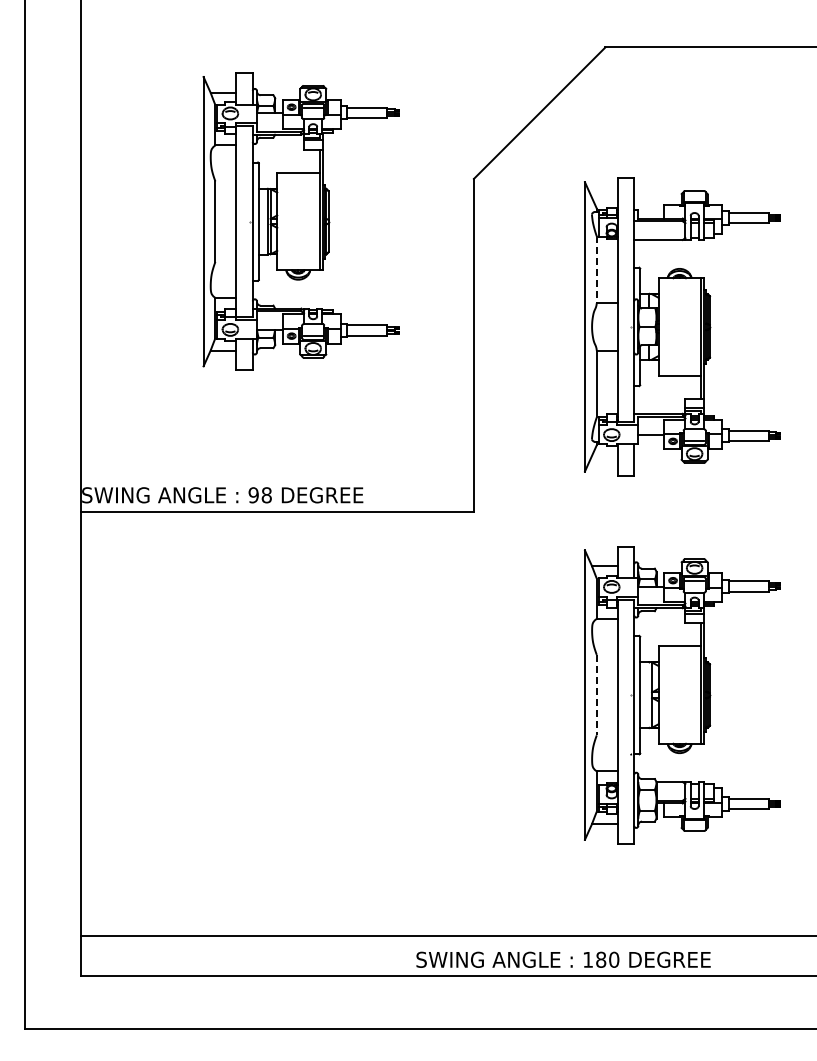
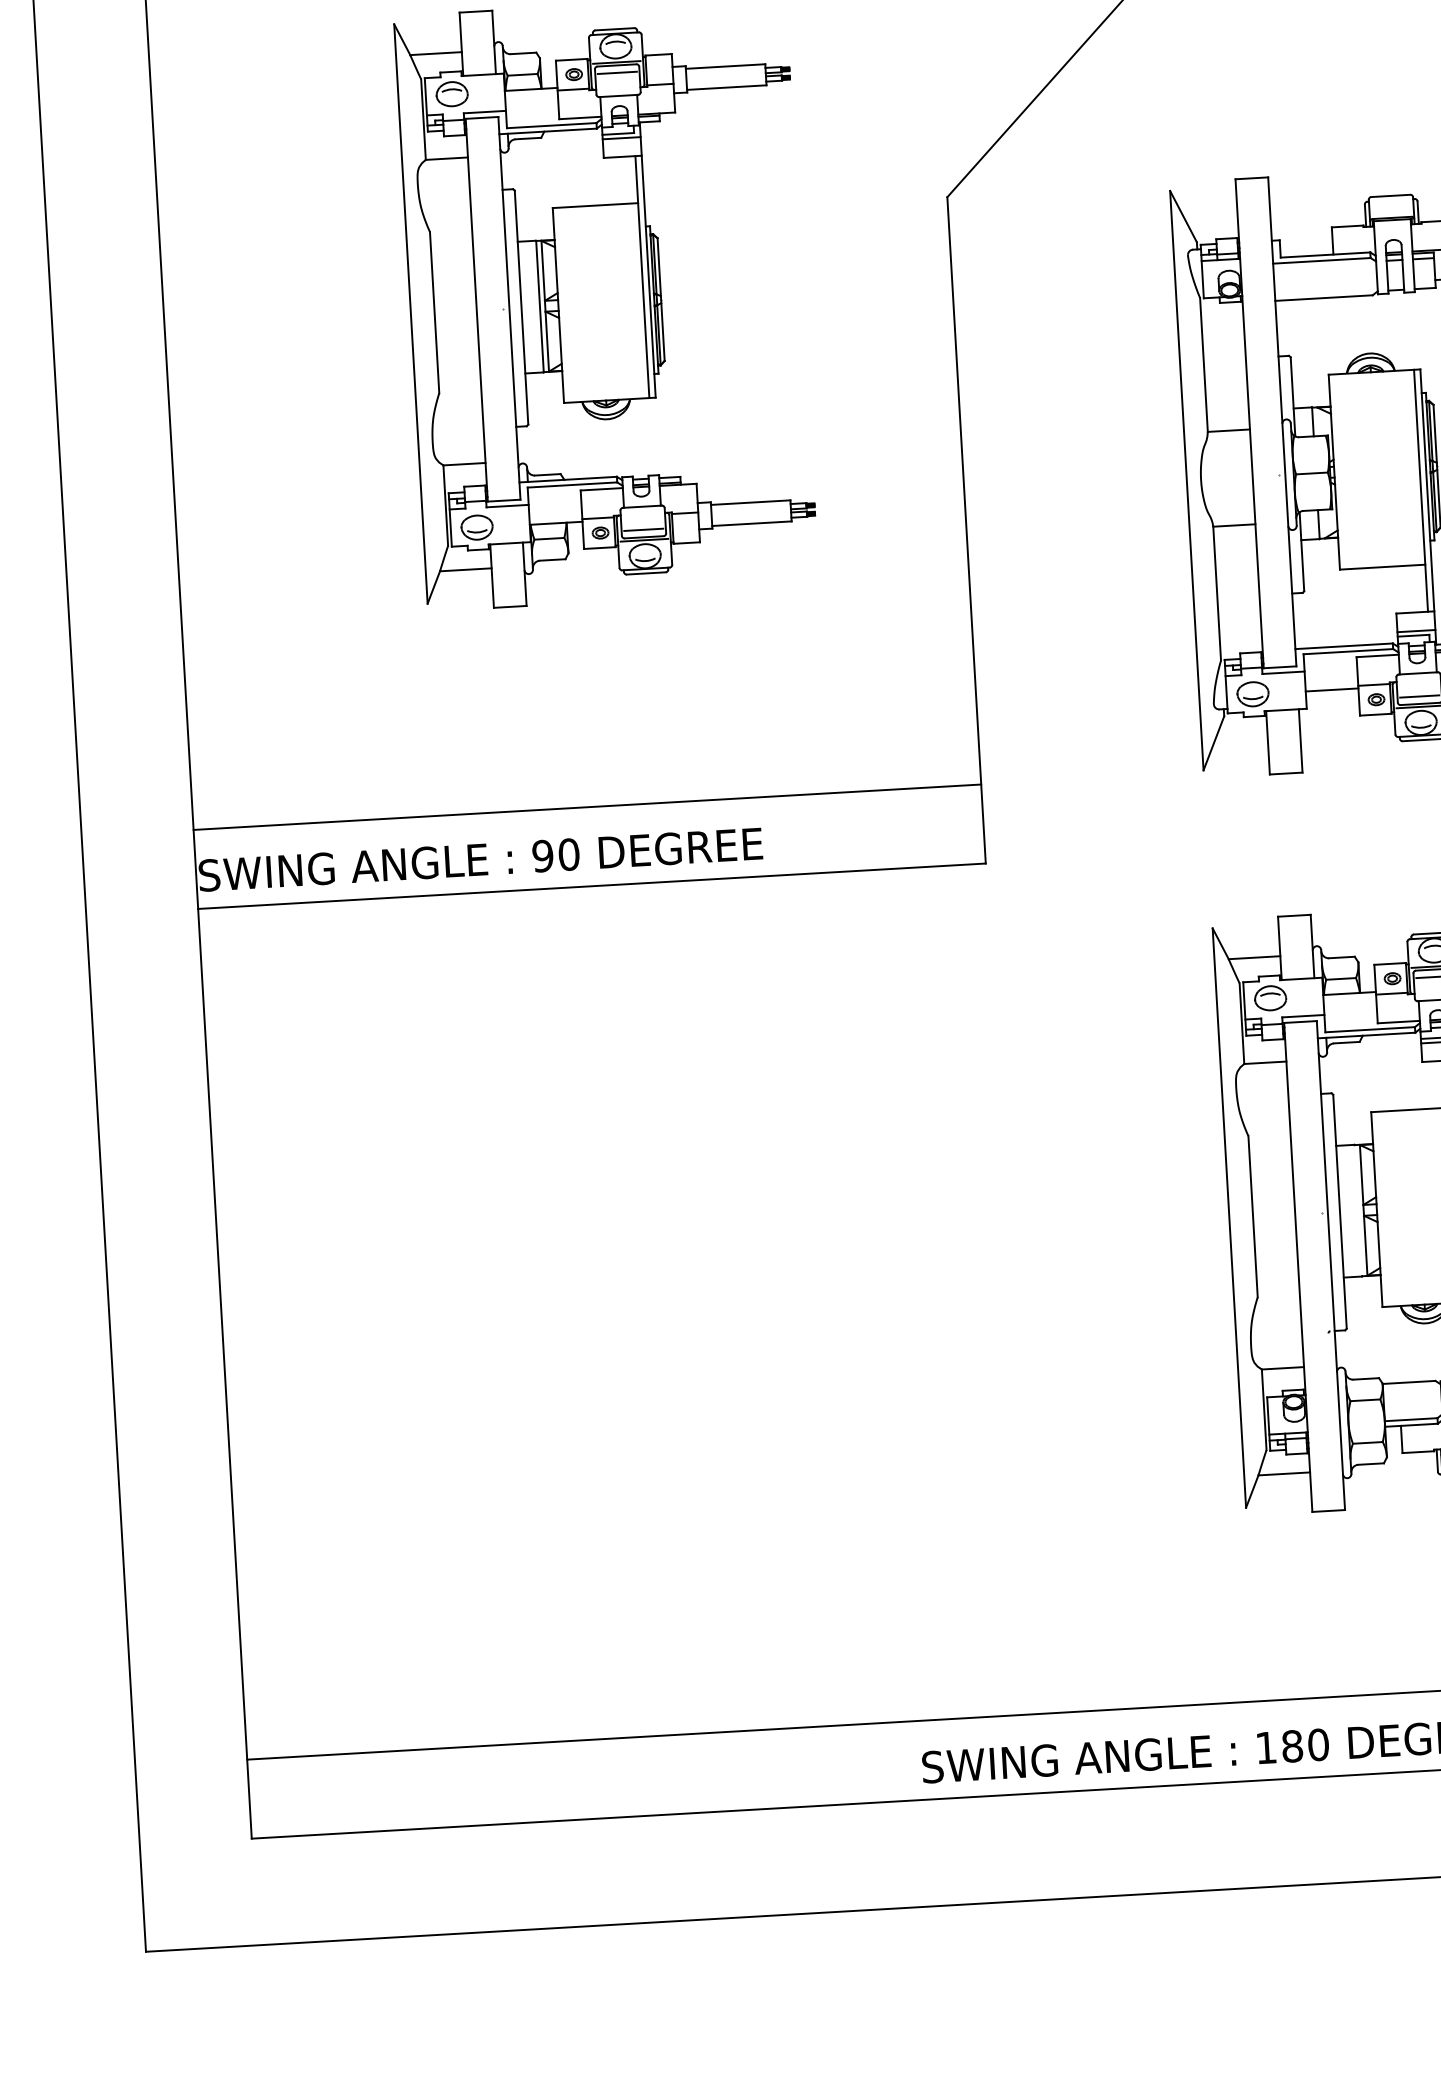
line: (596, 270) -> (1203, 366), dashed -> solid
line: (276, 472) -> (585, 807), added
text: (266, 495) -> (568, 855), 98 -> 90
line: (596, 695) -> (1252, 1217), dashed -> solid

